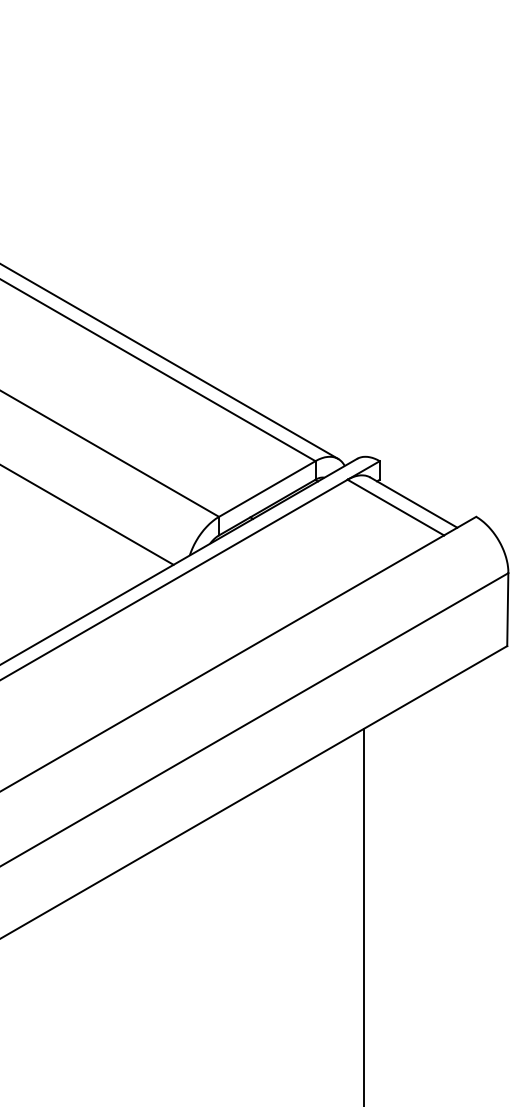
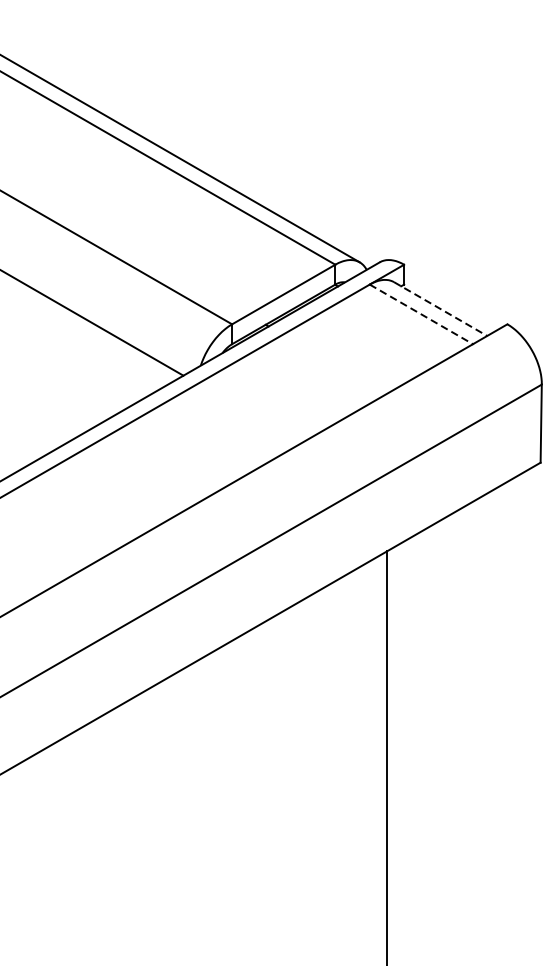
line: (414, 502) -> (441, 308), solid -> dashed
line: (395, 507) -> (420, 314), solid -> dashed

